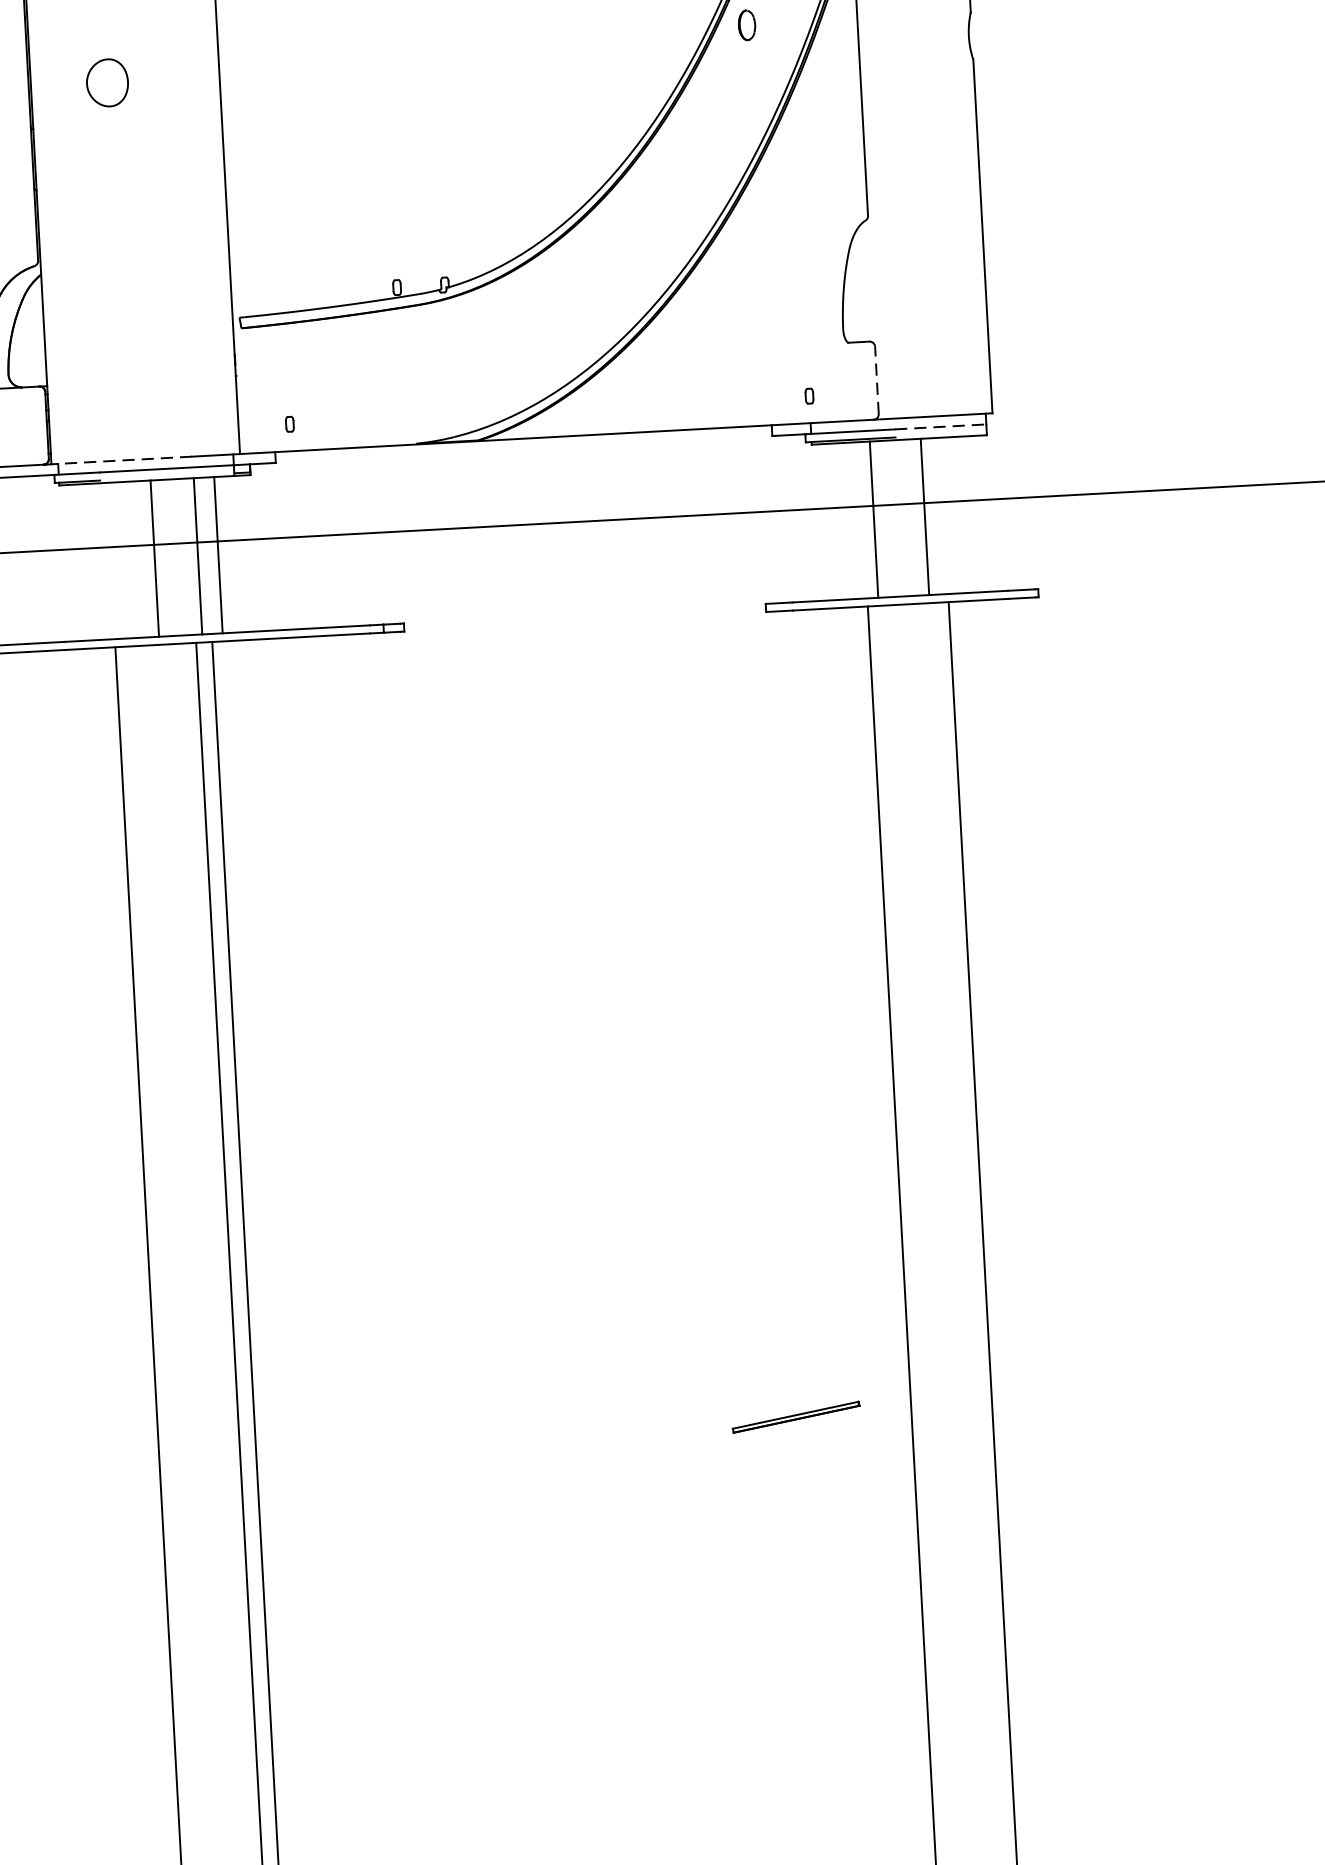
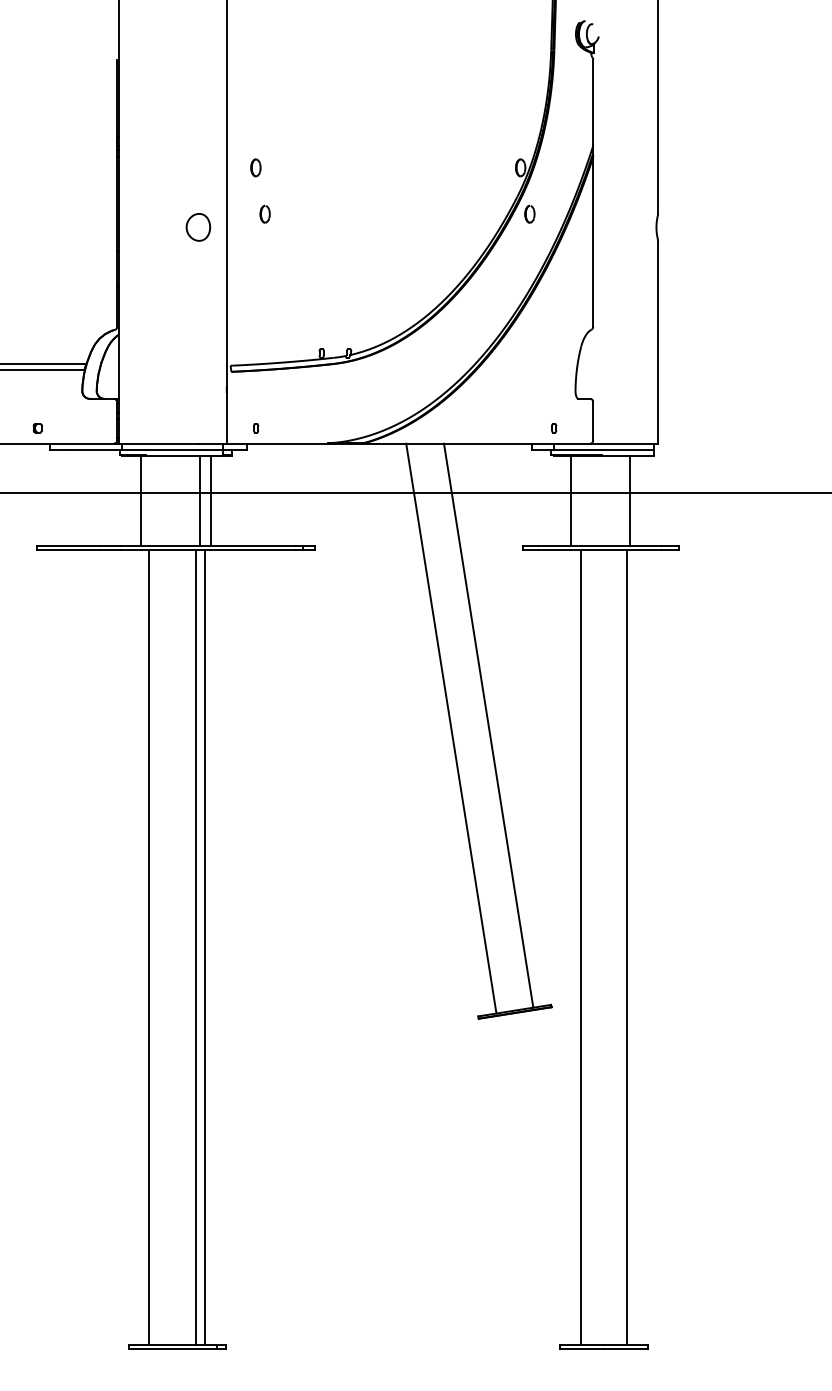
part: (284, 49) -> (264, 213), added
part: (105, 83) -> (197, 227), moved
line: (877, 378) -> (593, 420), dashed -> solid
line: (941, 426) -> (628, 449), dashed -> solid
line: (121, 460) -> (158, 443), dashed -> solid
line: (924, 516) -> (571, 500), moved
line: (874, 518) -> (630, 500), moved
line: (154, 557) -> (140, 500), moved
line: (723, 920) -> (488, 725), added
line: (658, 929) -> (451, 728), added

